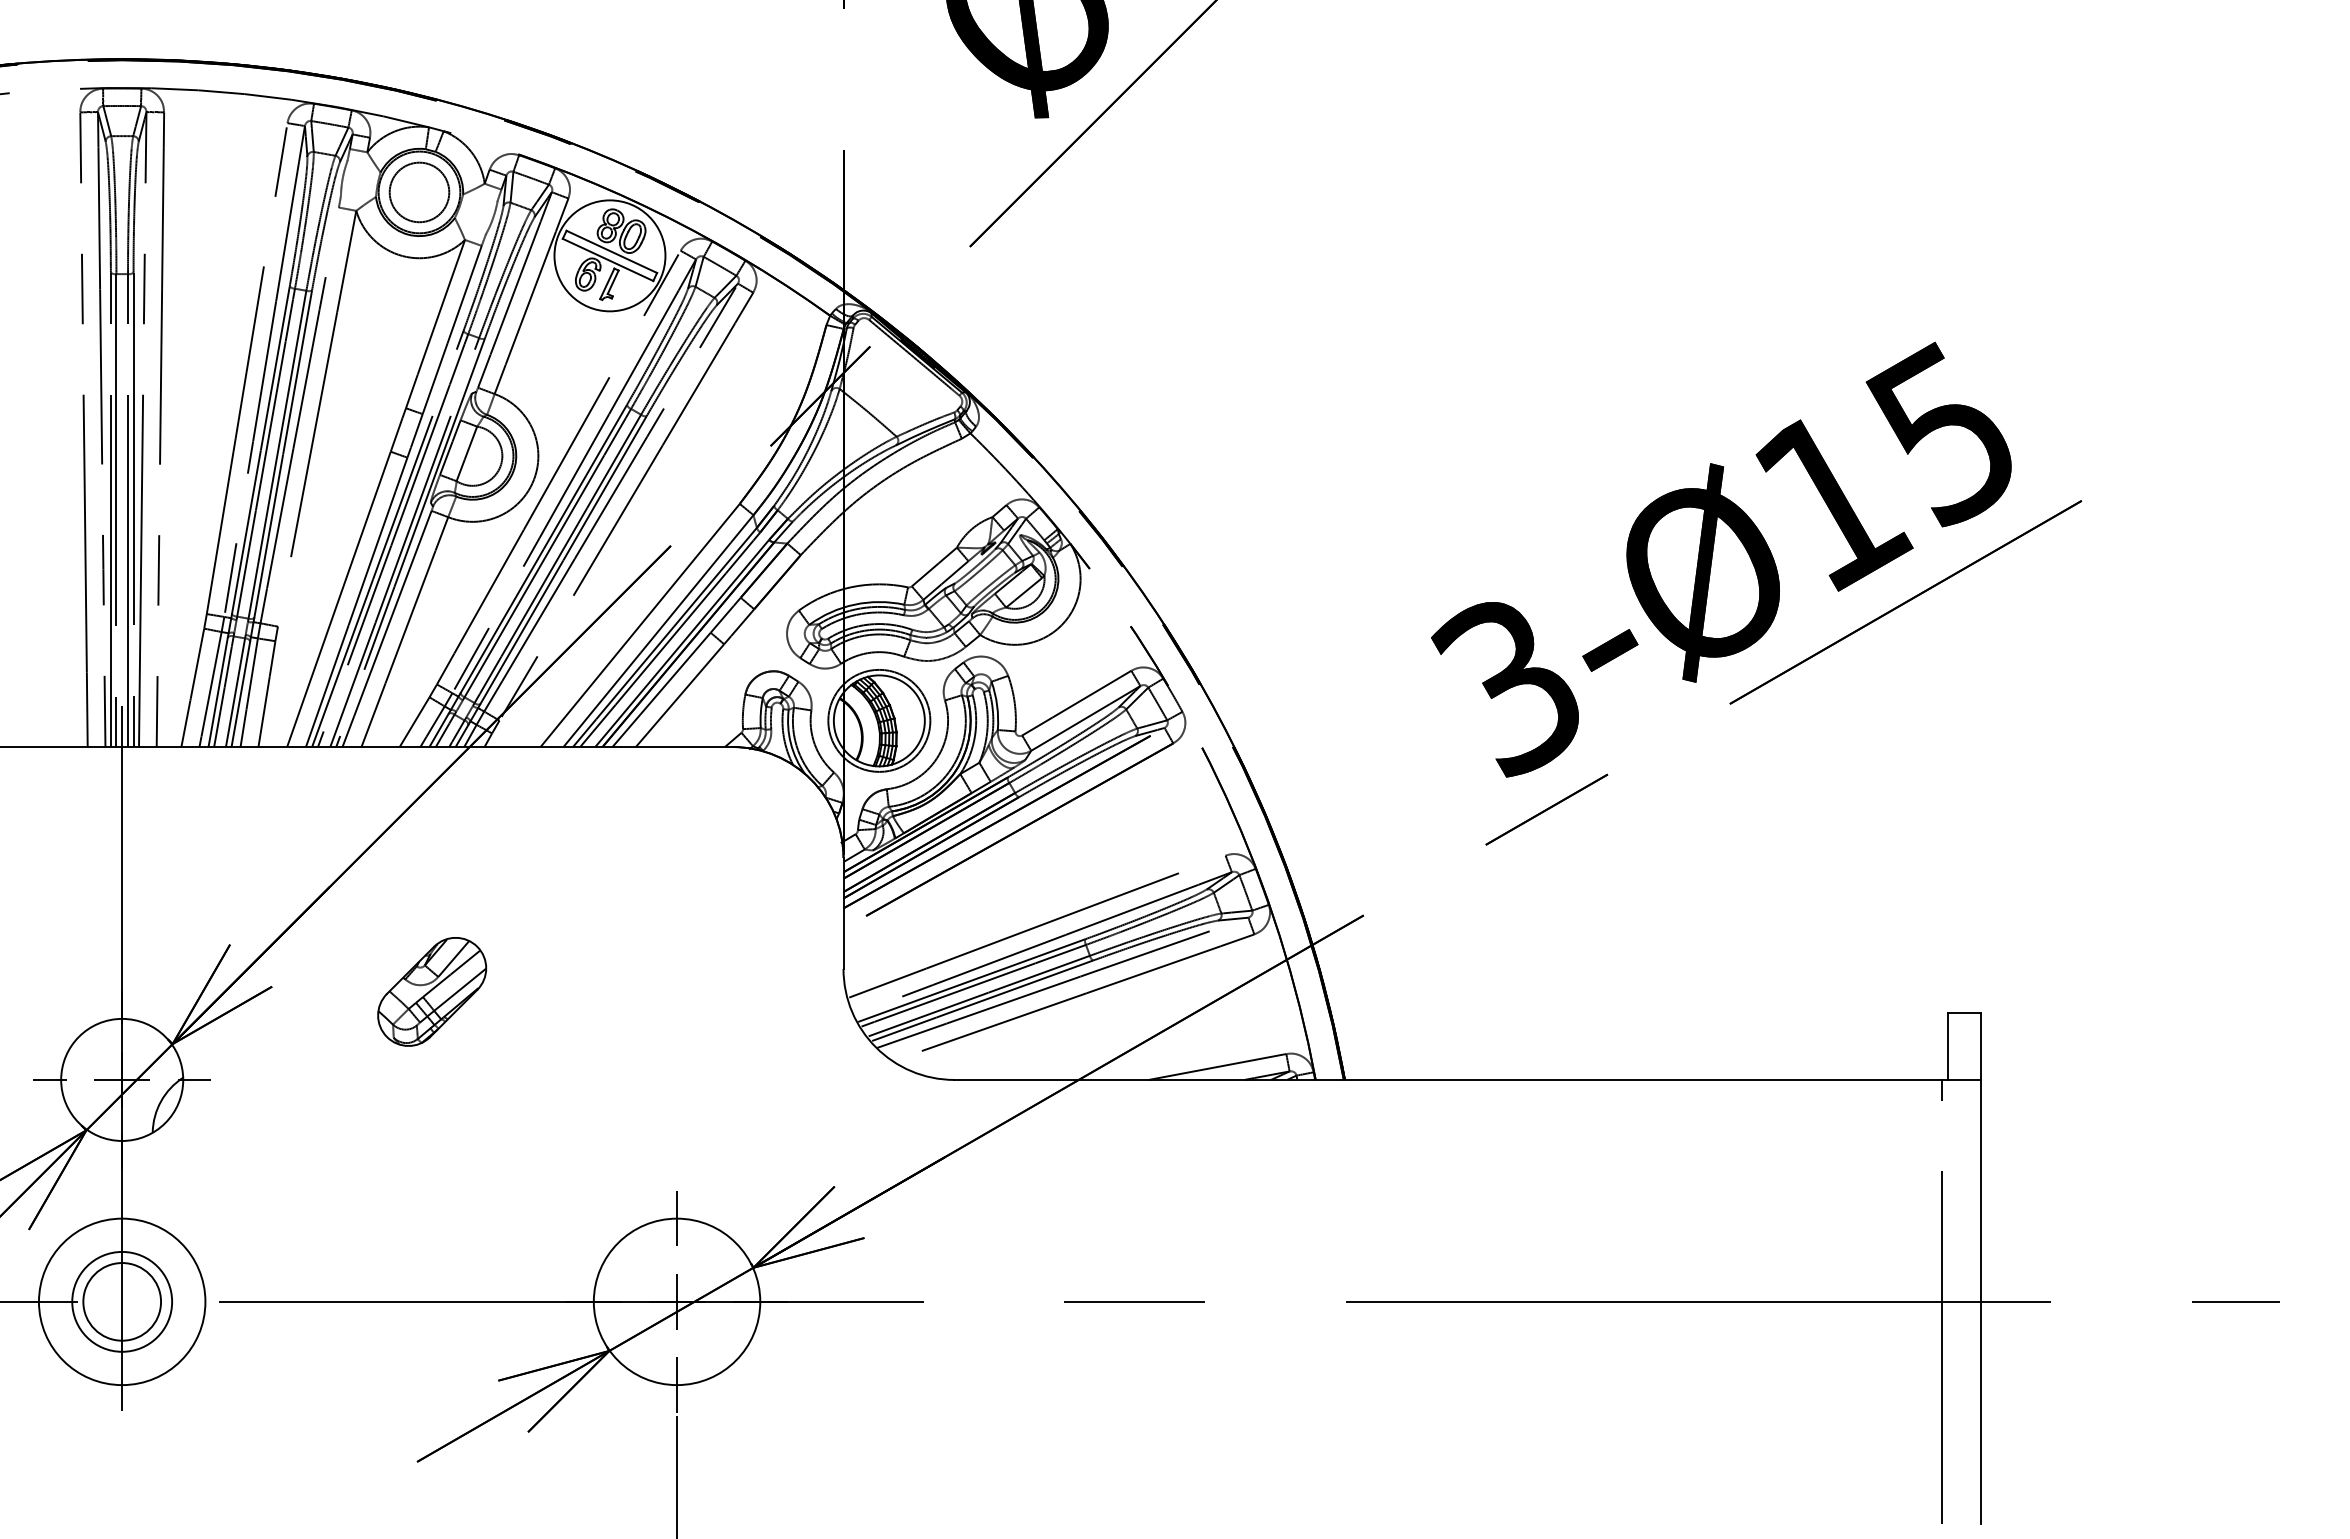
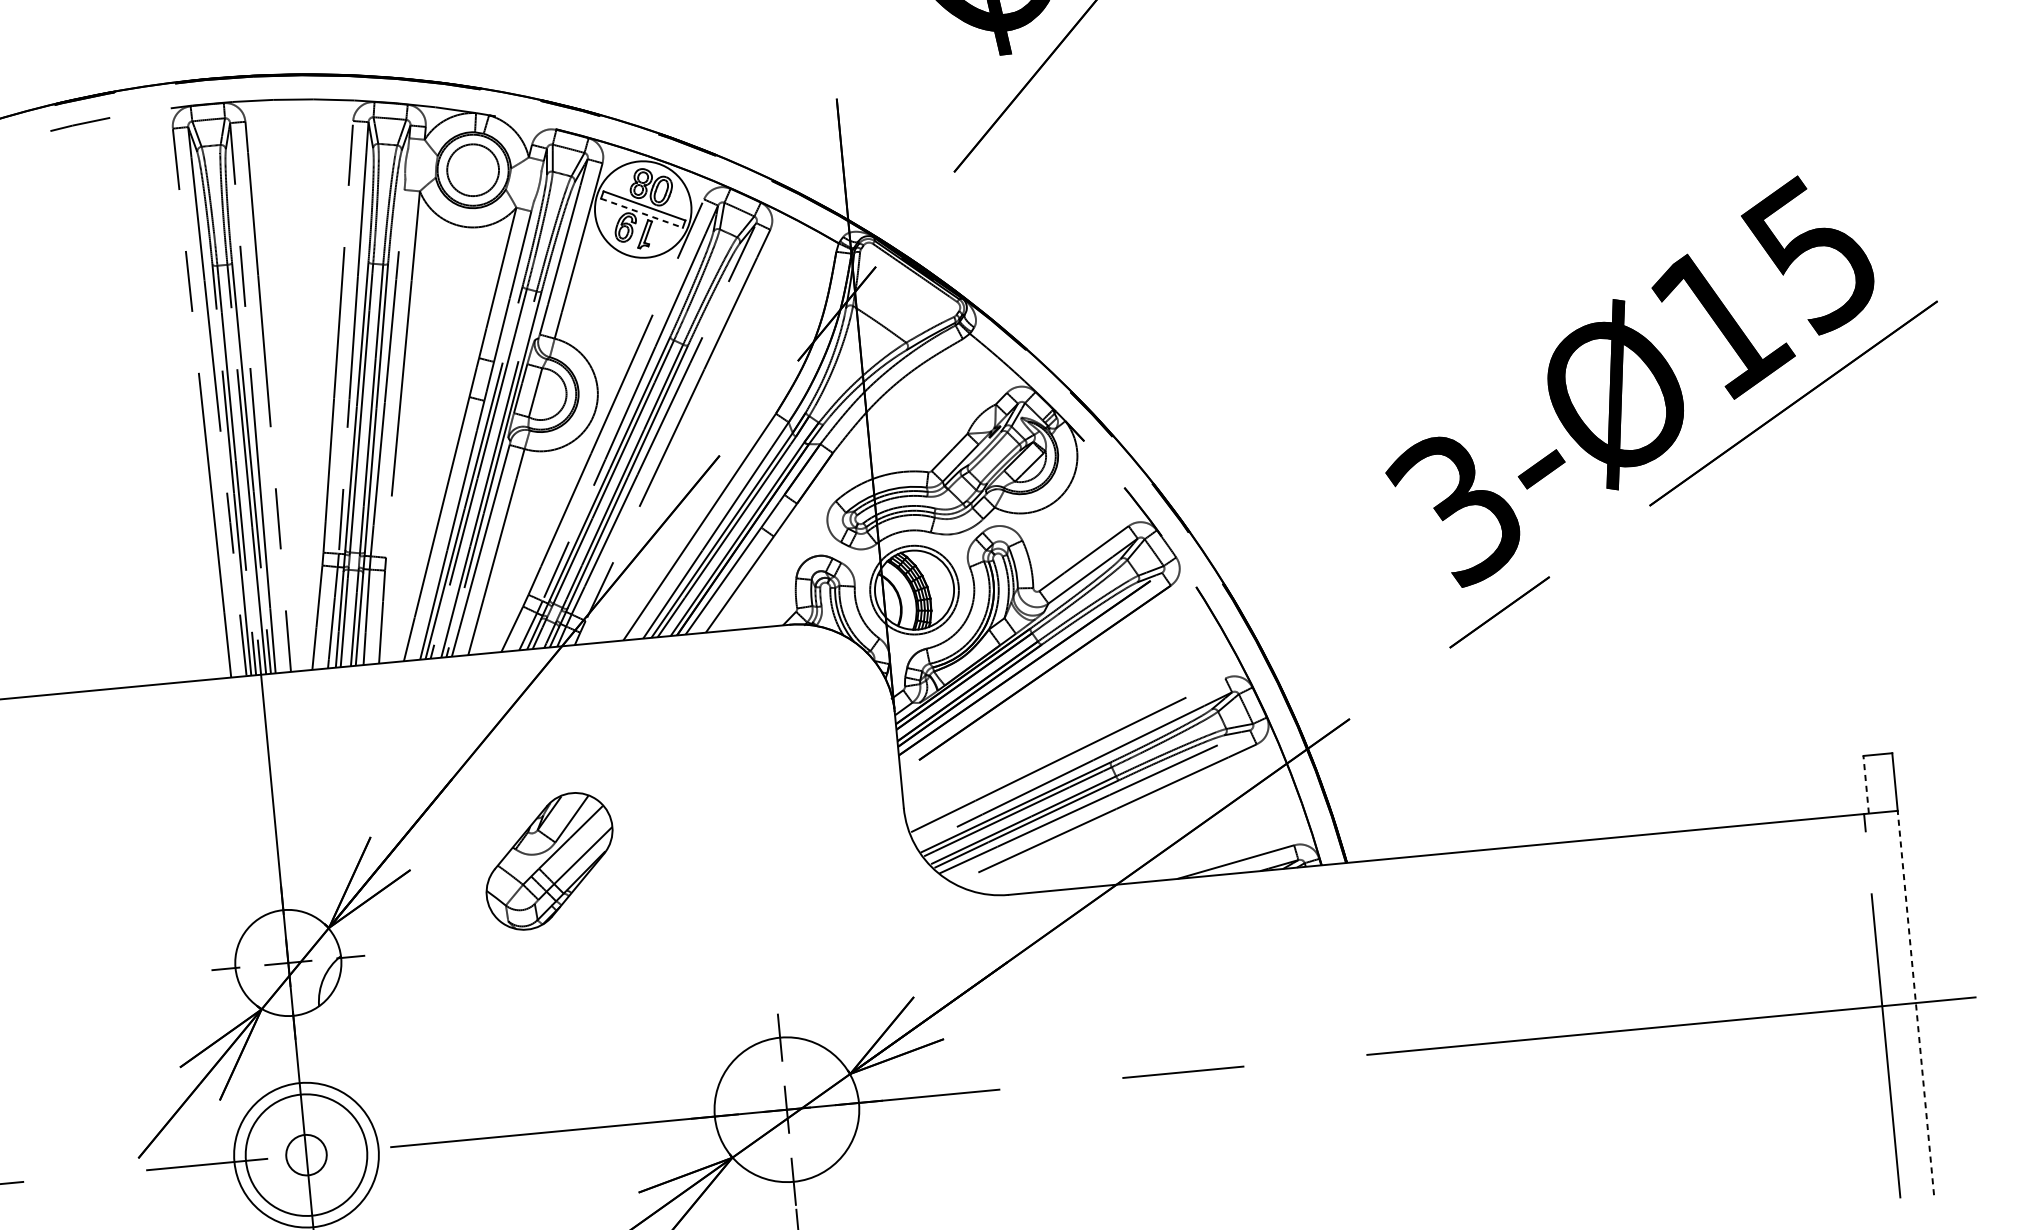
line: (608, 259) -> (642, 212), solid -> dashed
part: (431, 991) -> (548, 861), size x1.4
line: (1947, 1046) -> (1866, 784), solid -> dashed
circle: (122, 1301) -> (306, 1154), size x0.6
circle: (122, 1301) -> (306, 1154), size x1.4
line: (1980, 1301) -> (1915, 1002), solid -> dashed

